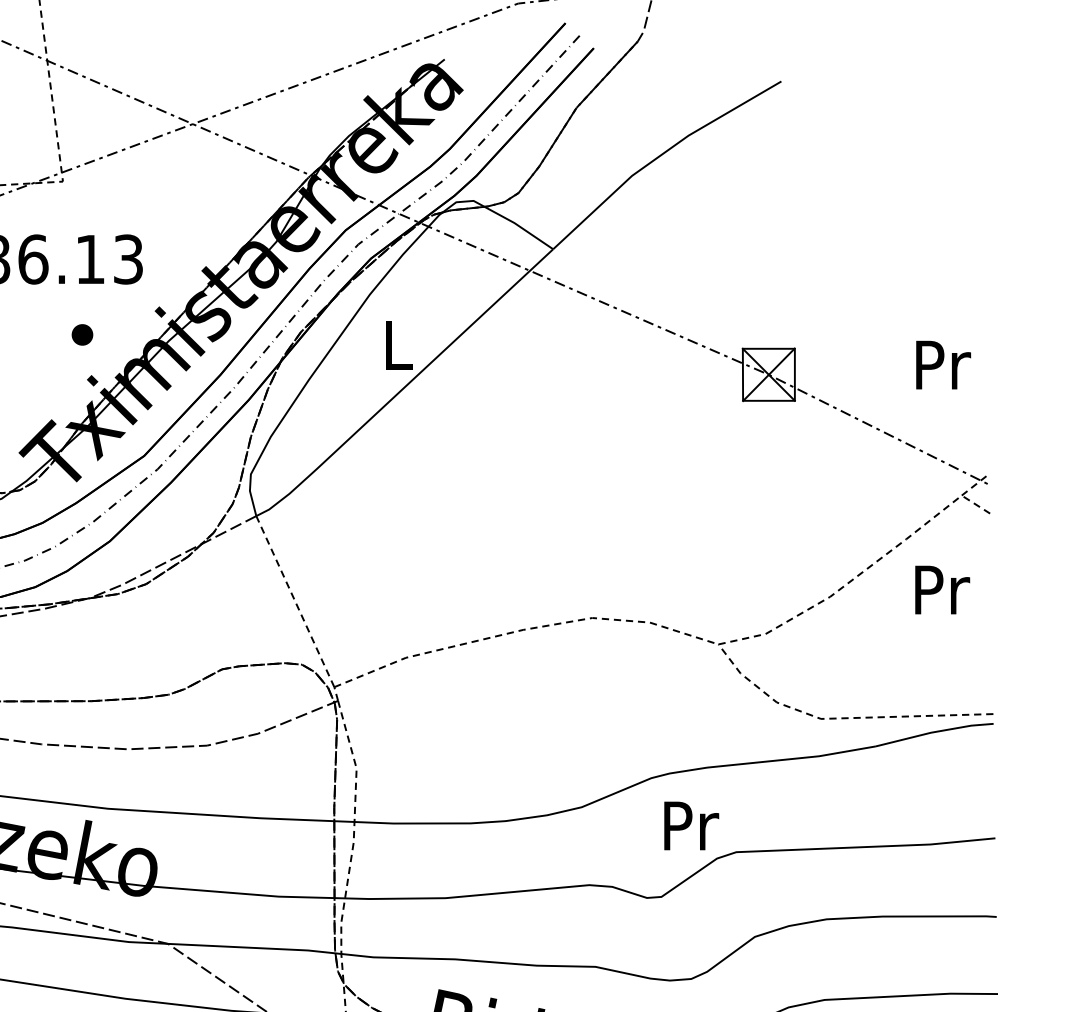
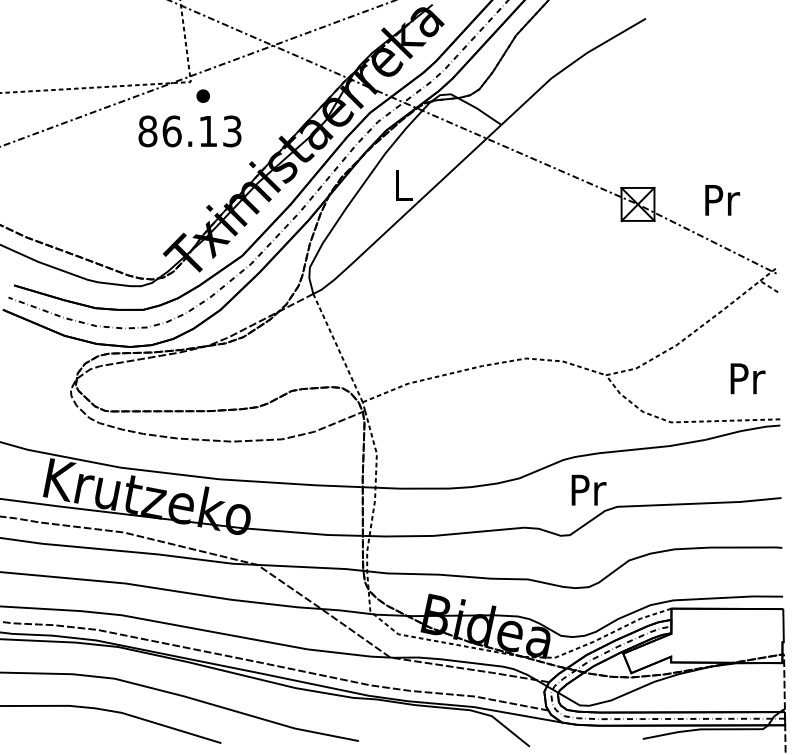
part: (81, 333) -> (202, 95), moved
text: (943, 365) -> (722, 200), moved
text: (941, 589) -> (747, 378), moved

